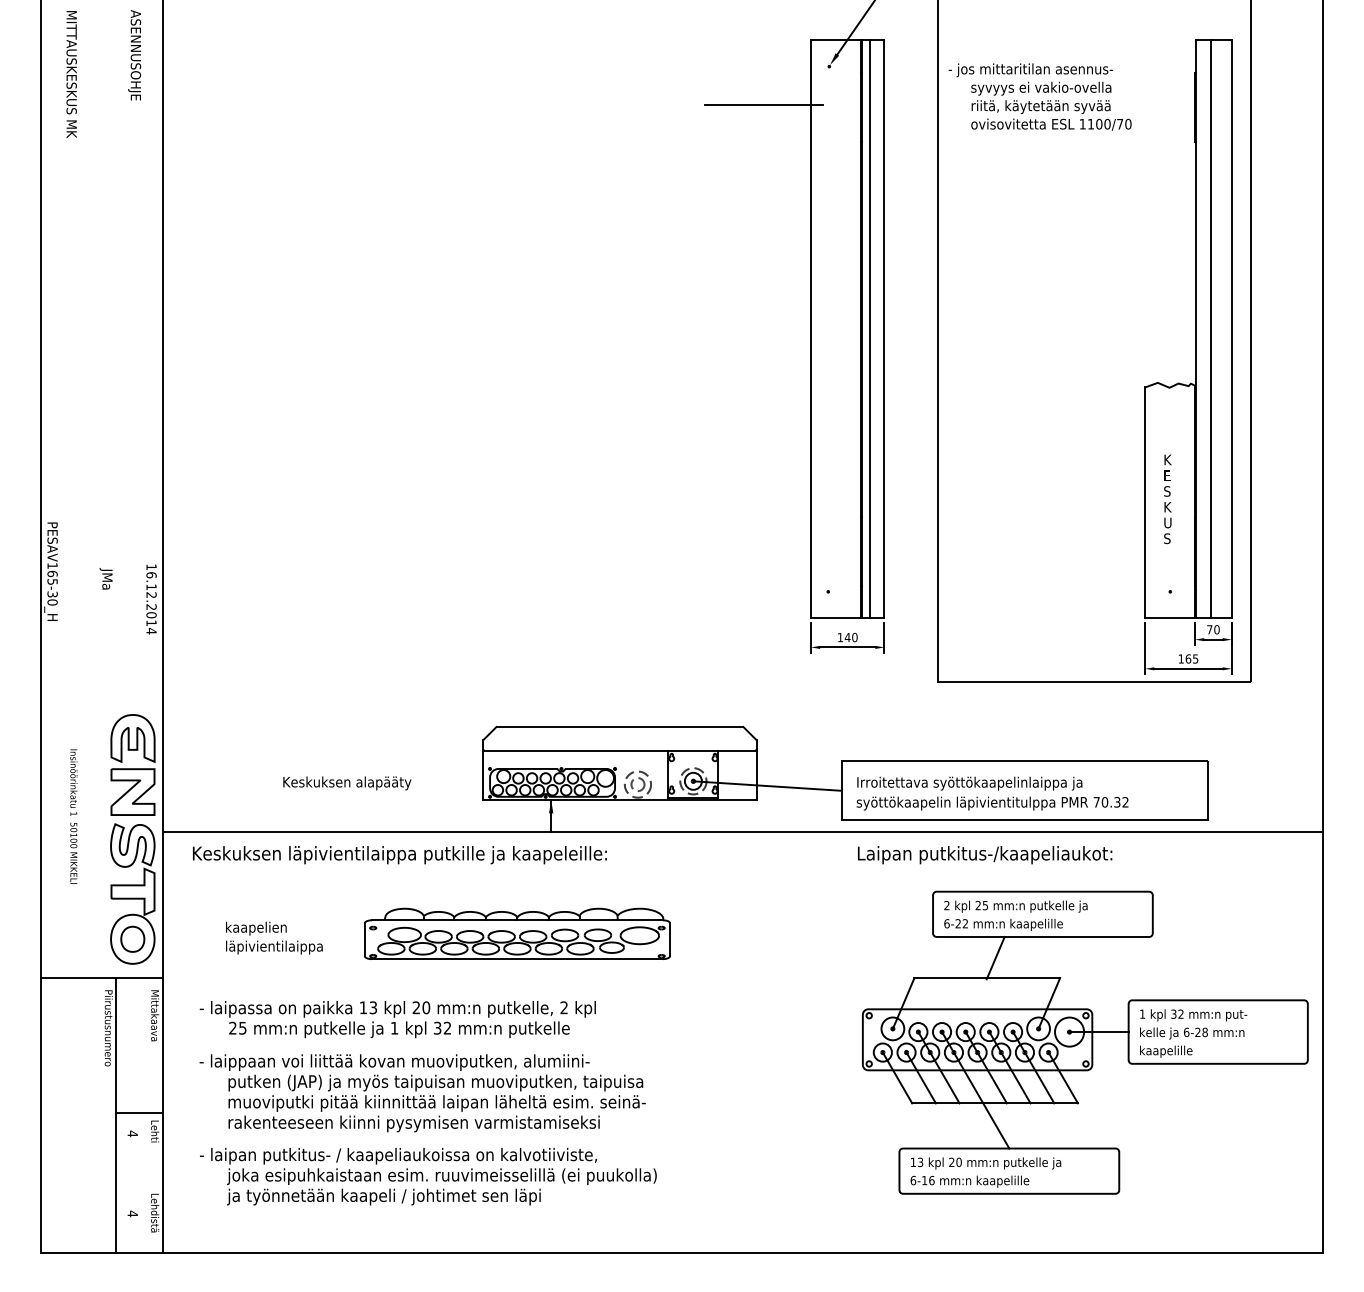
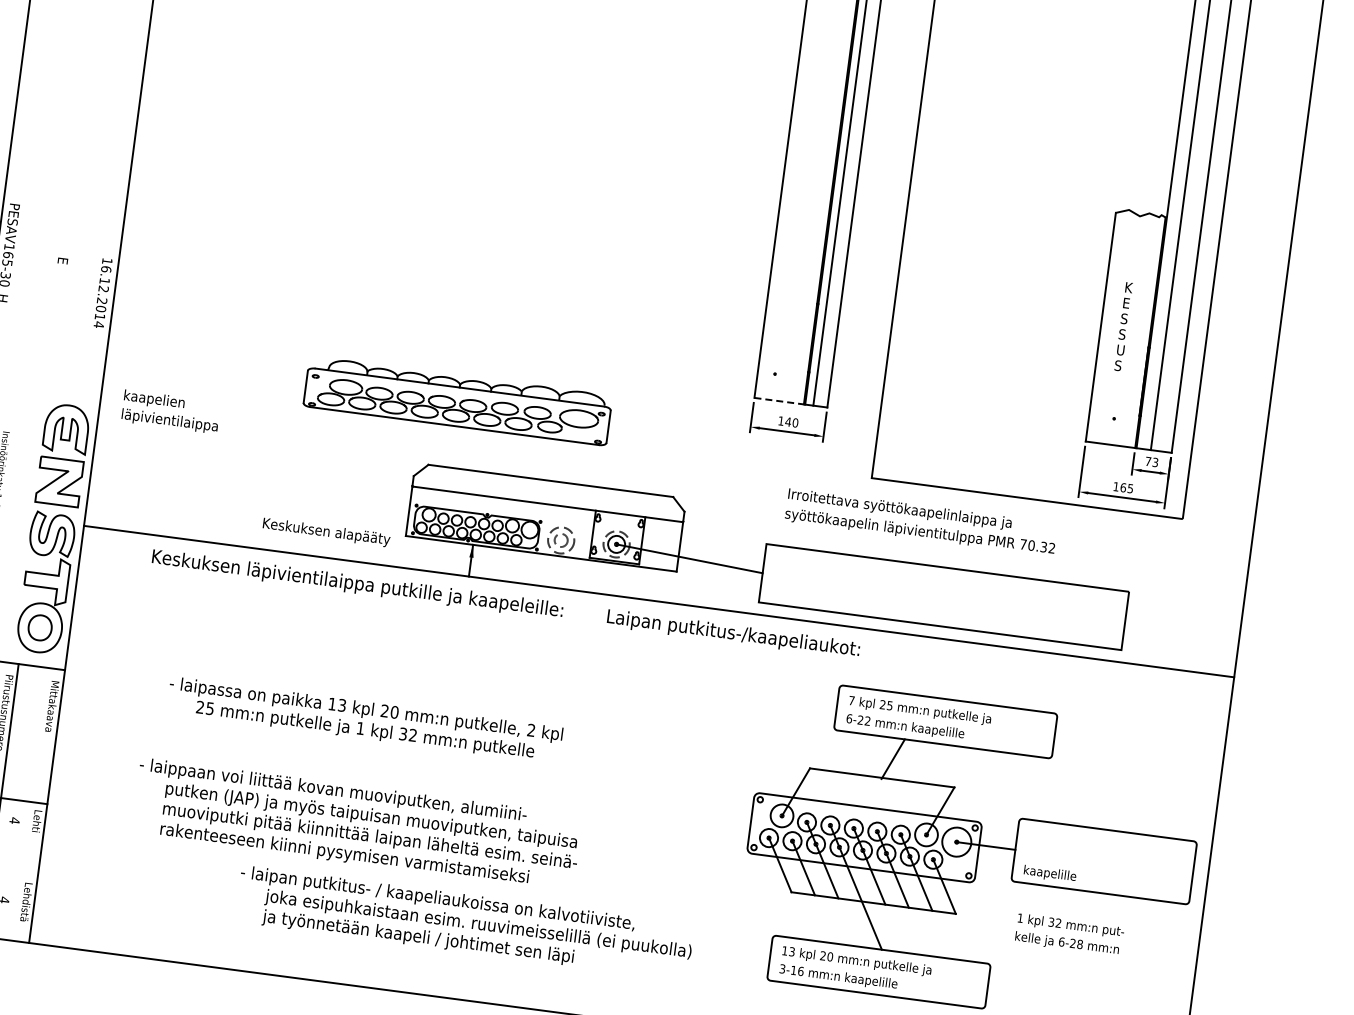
text: (1167, 506) -> (1122, 333), K -> S
text: (105, 578) -> (60, 266), JMa -> E
line: (835, 618) -> (778, 401), solid -> dashed
text: (1216, 629) -> (1155, 462), 70 -> 73
text: (347, 783) -> (326, 532), moved
text: (992, 793) -> (921, 522), moved
text: (399, 855) -> (357, 585), moved
text: (985, 855) -> (733, 634), moved
text: (946, 905) -> (851, 700), 2 -> 7
part: (517, 933) -> (458, 400), moved
text: (274, 937) -> (171, 411), moved
text: (397, 1019) -> (364, 720), moved
text: (1193, 1024) -> (1069, 935), moved
text: (422, 1093) -> (356, 825), moved
text: (428, 1176) -> (464, 923), moved
text: (913, 1180) -> (782, 968), 6-16 -> 3-16

